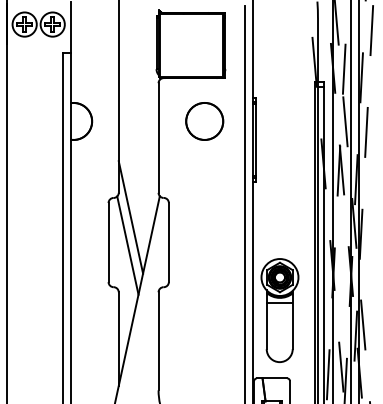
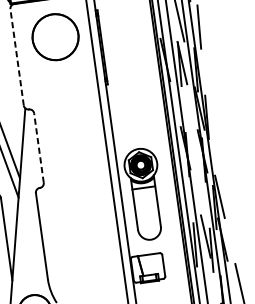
circle: (204, 121) -> (55, 37), size x1.4
line: (158, 138) -> (17, 57), solid -> dashed
line: (168, 242) -> (38, 148), solid -> dashed

